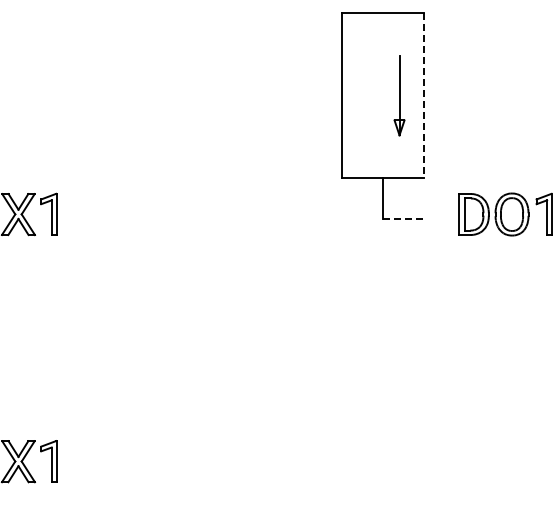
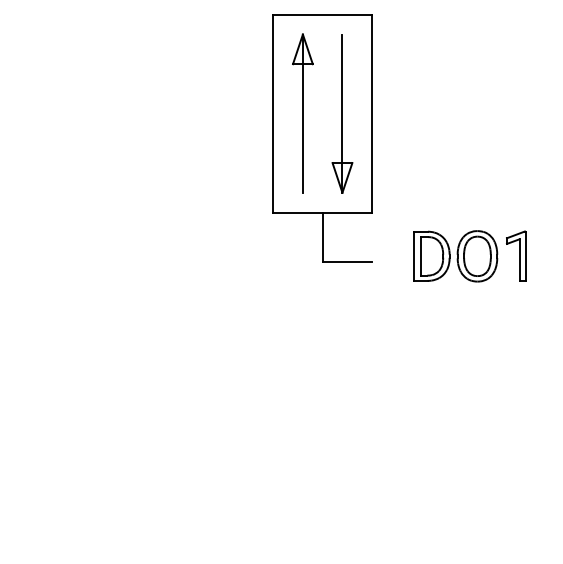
part: (366, 95) -> (302, 113), added
part: (399, 95) -> (342, 113), size x1.67
line: (424, 96) -> (372, 114), dashed -> solid
line: (403, 219) -> (347, 262), dashed -> solid

